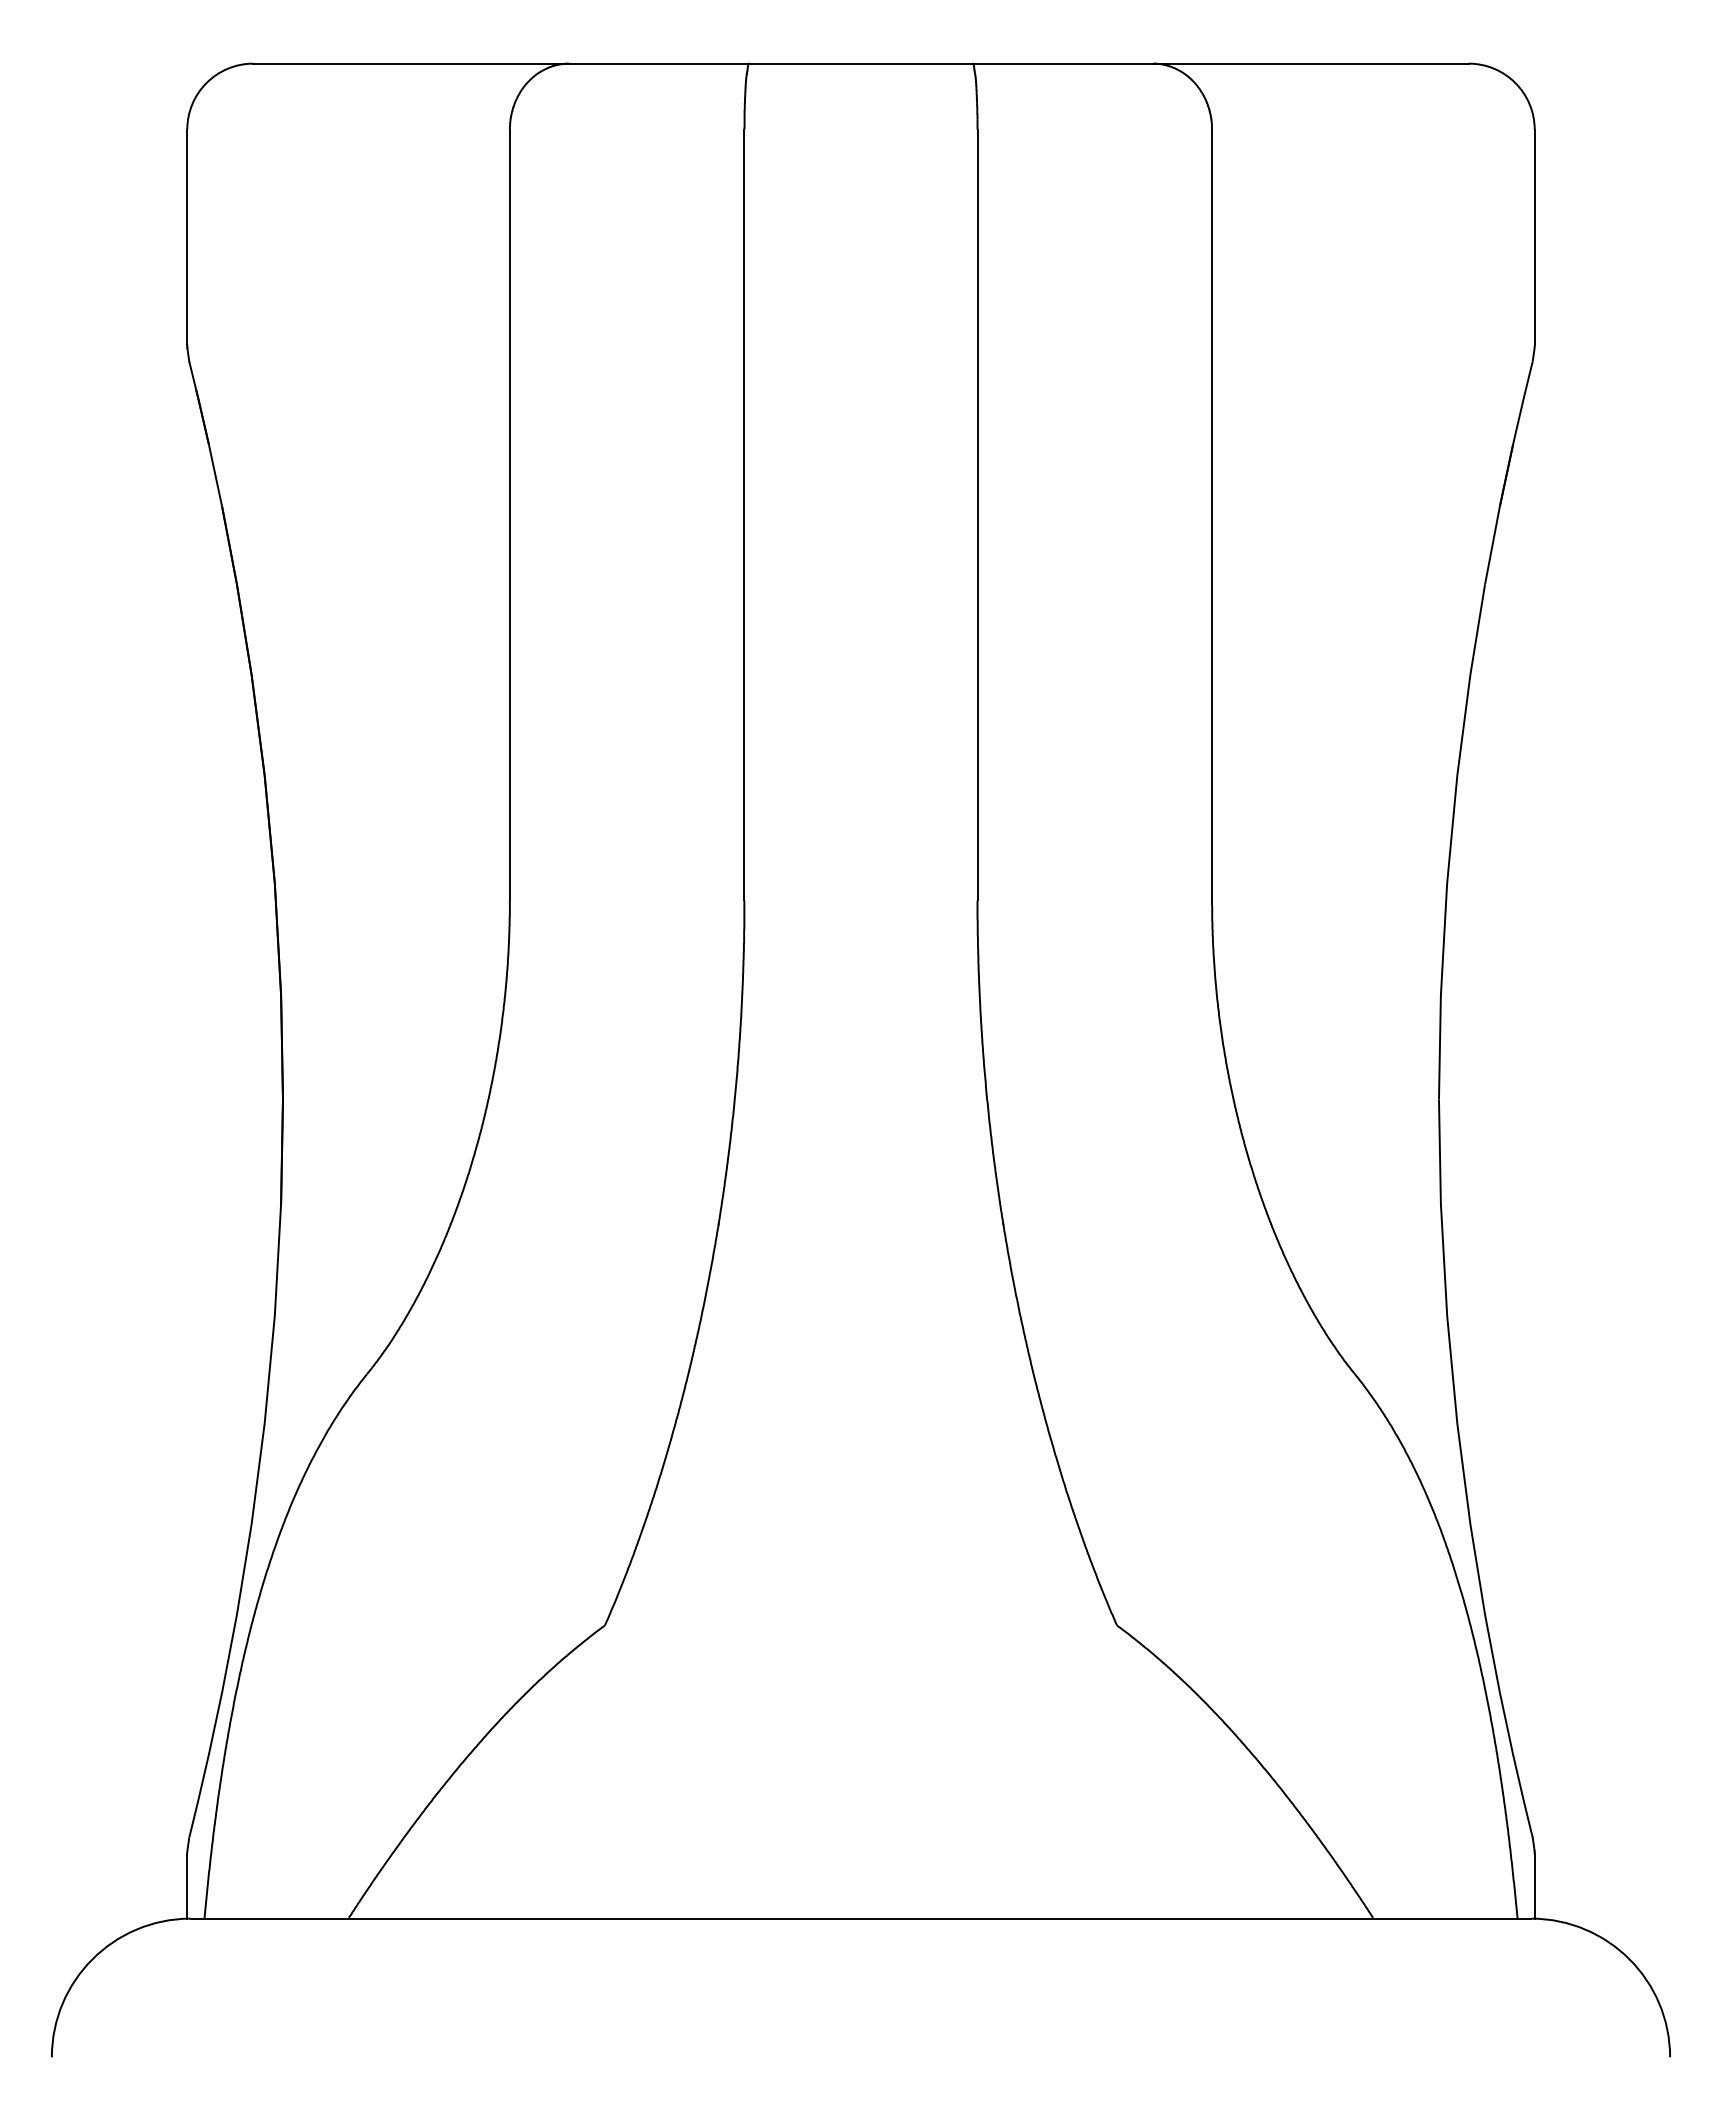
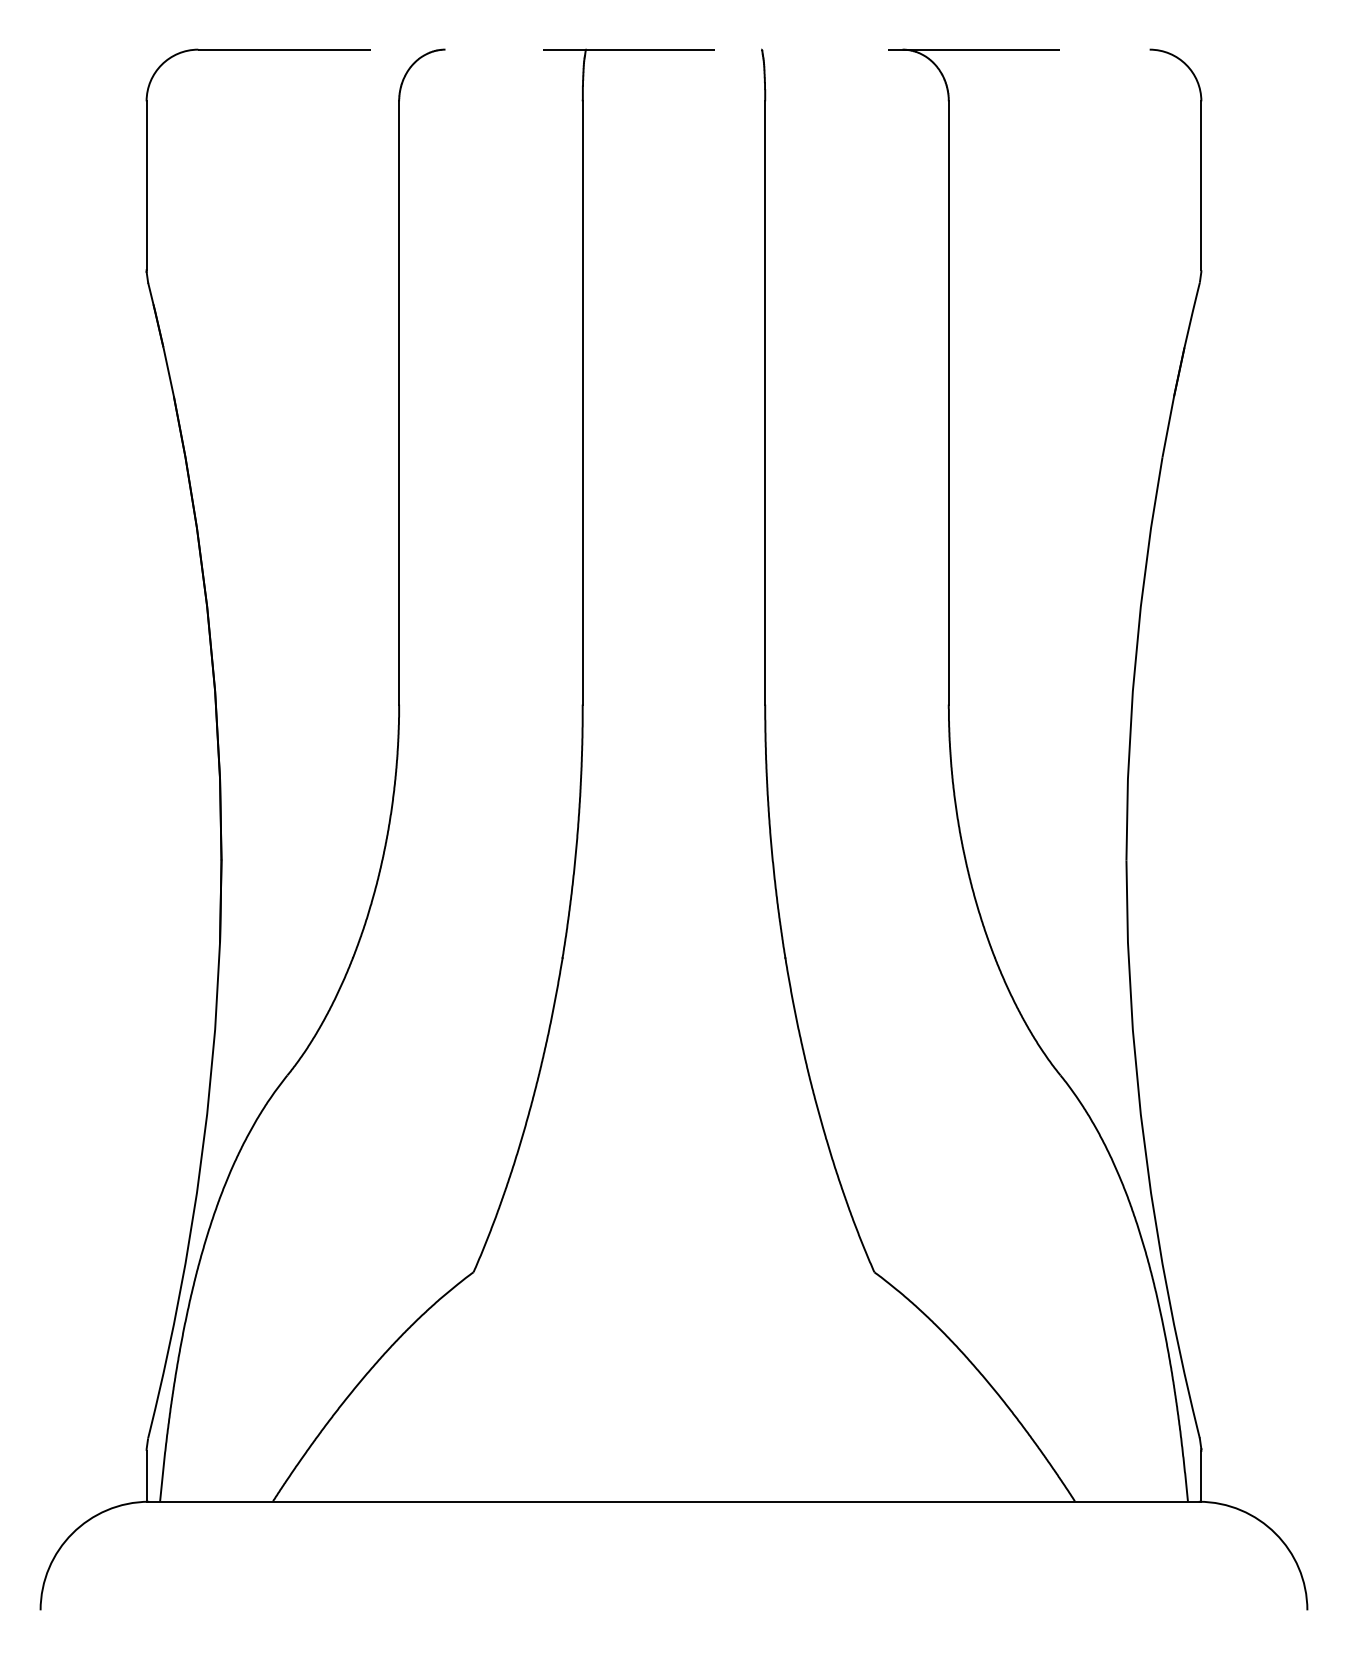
line: (861, 63) -> (674, 49), solid -> dashed

